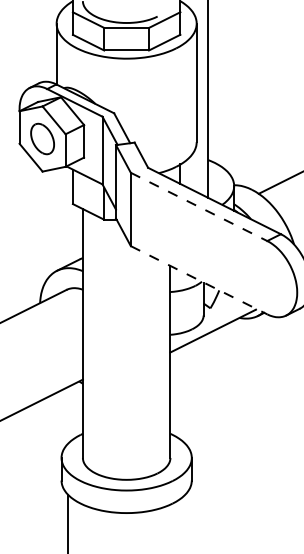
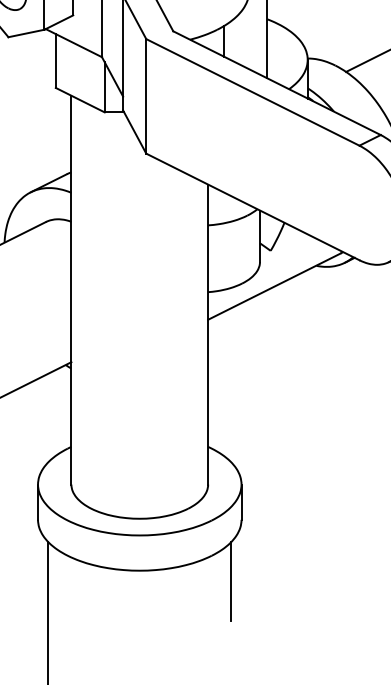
line: (199, 207) -> (253, 93), dashed -> solid
line: (199, 280) -> (253, 207), dashed -> solid
line: (185, 519) -> (231, 580), added

